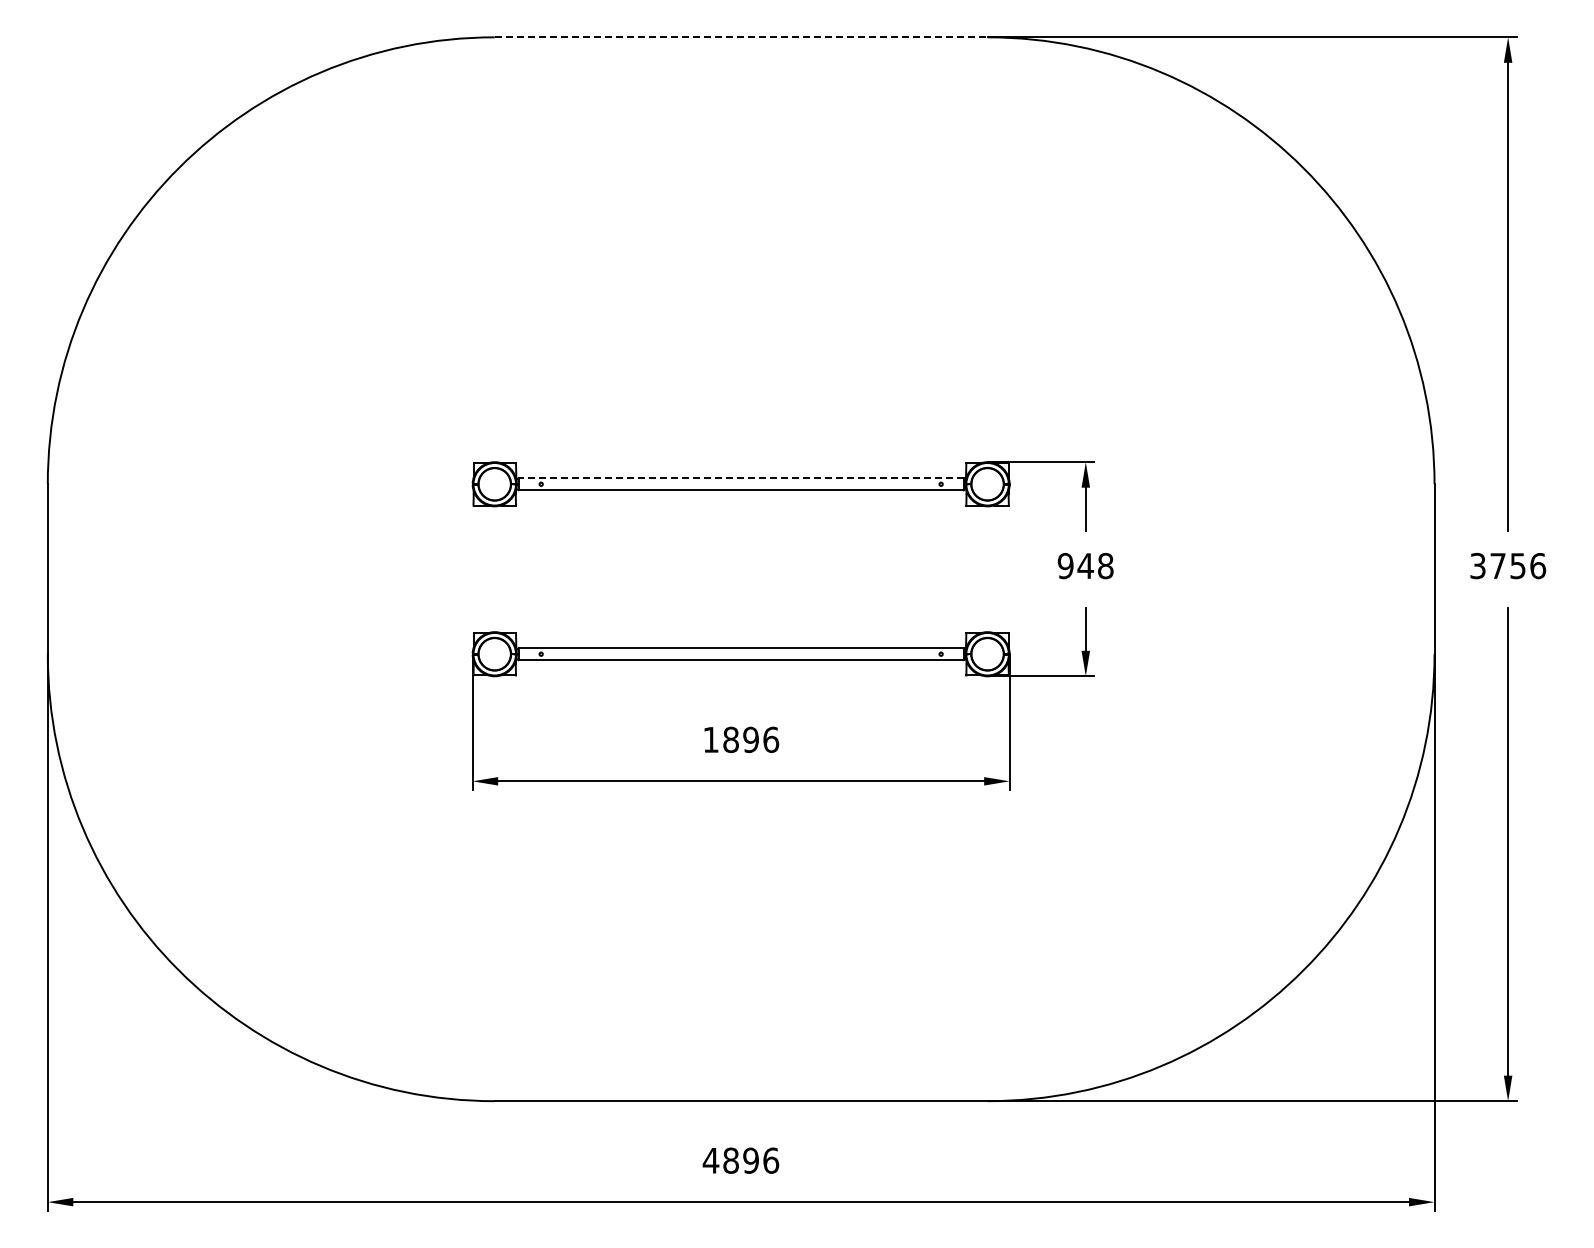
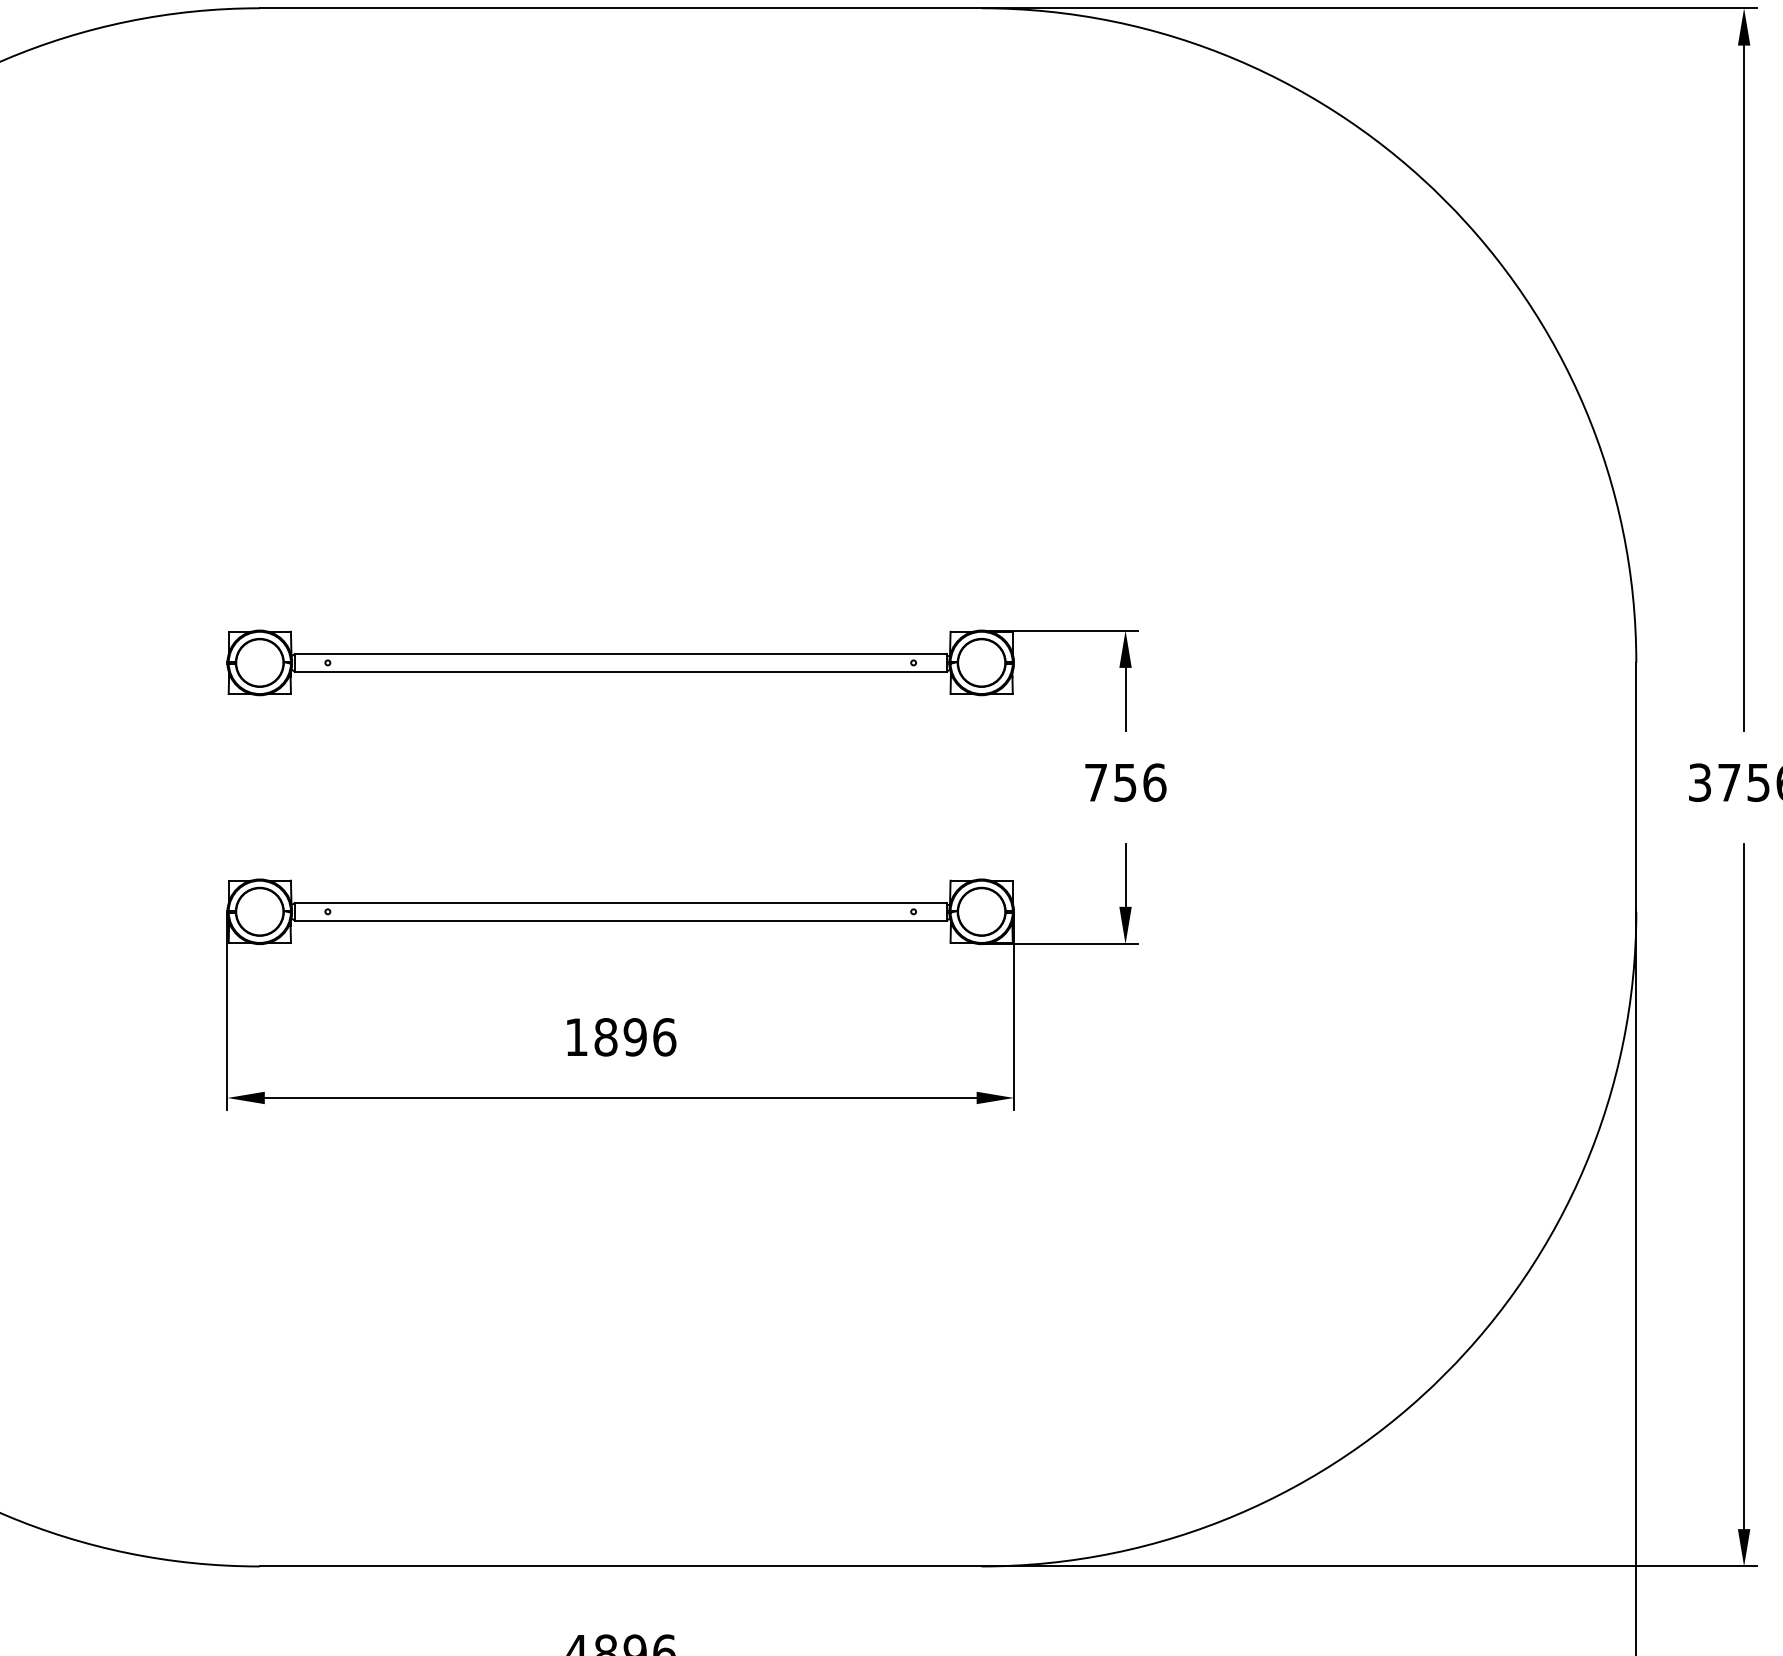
line: (741, 37) -> (621, 8), dashed -> solid
line: (741, 478) -> (621, 654), dashed -> solid
text: (1085, 565) -> (1125, 781), 948 -> 756

